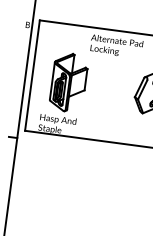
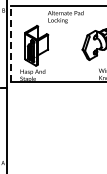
line: (32, 74) -> (11, 43), solid -> dashed

